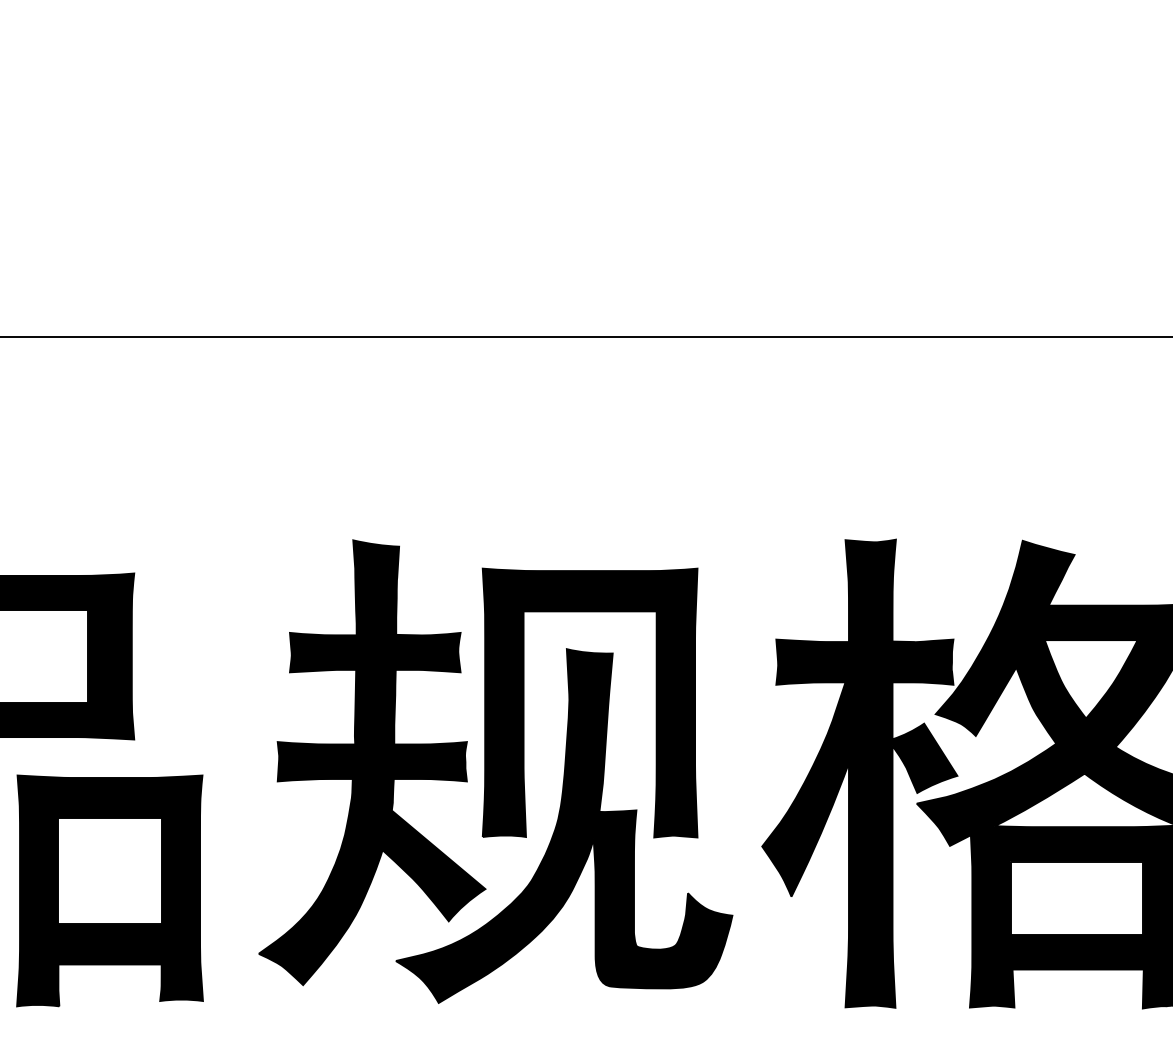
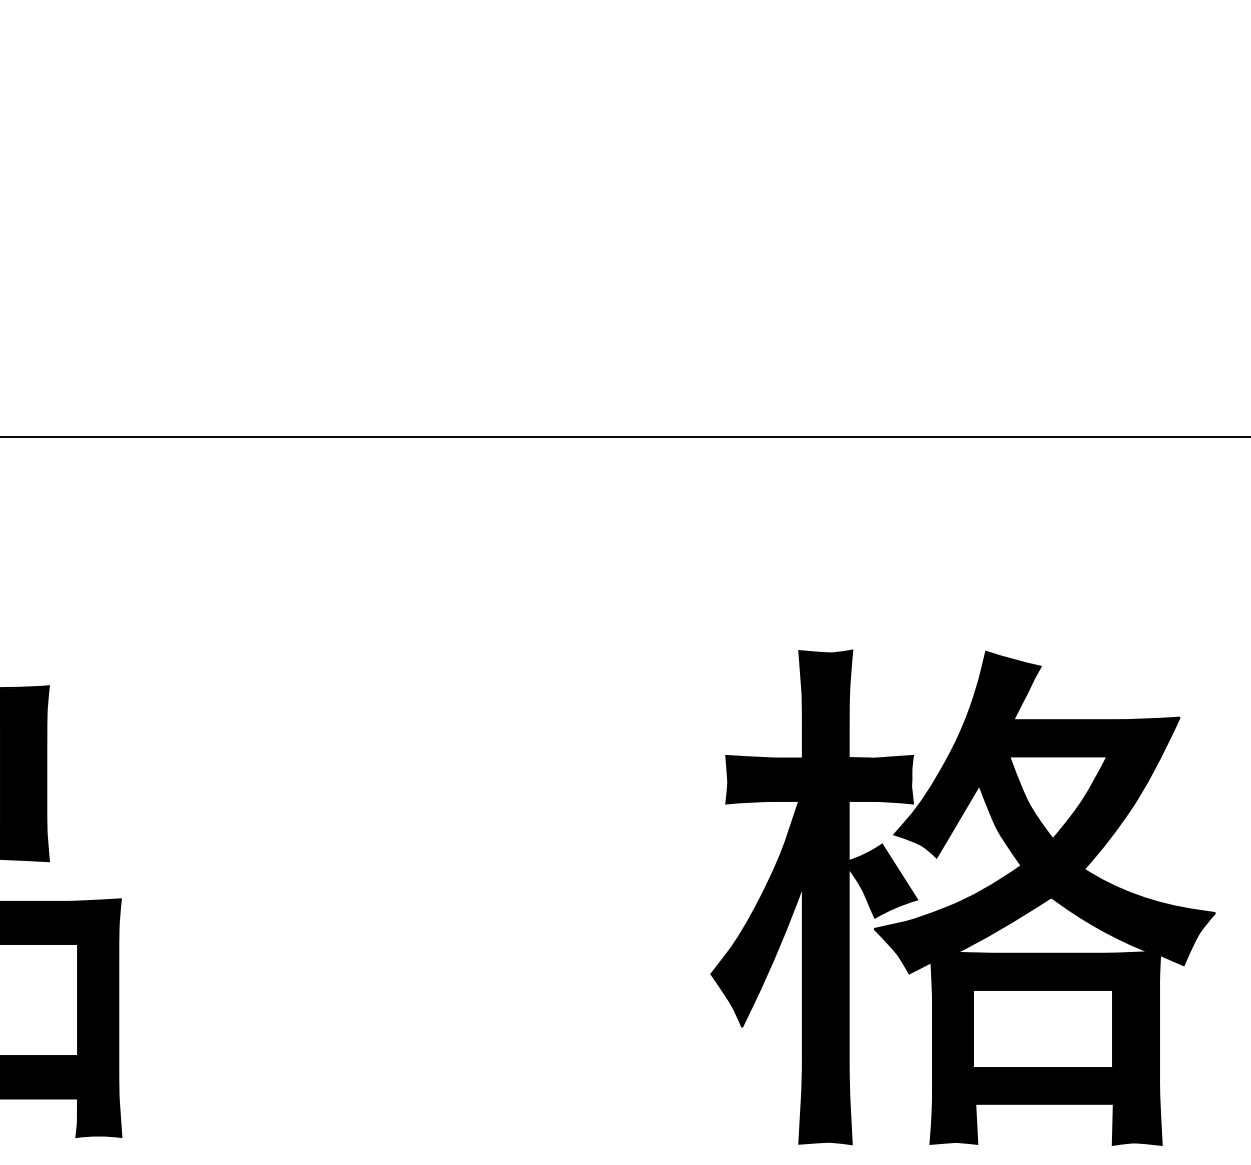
part: (495, 771) -> (430, 895), removed

